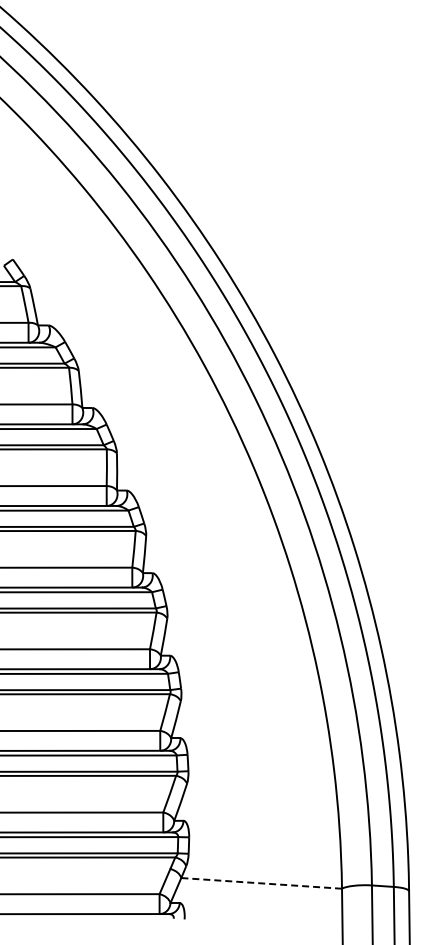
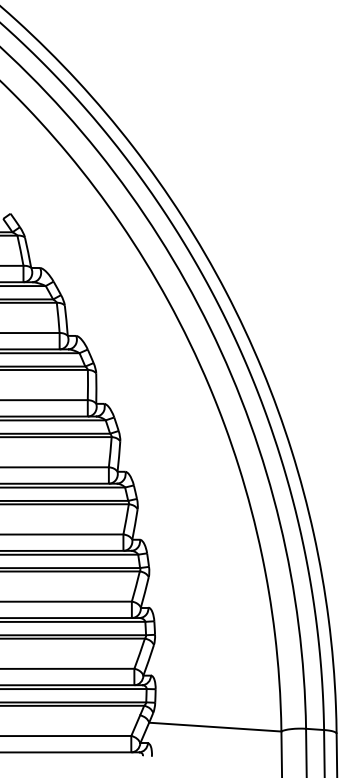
line: (261, 883) -> (215, 727), dashed -> solid

